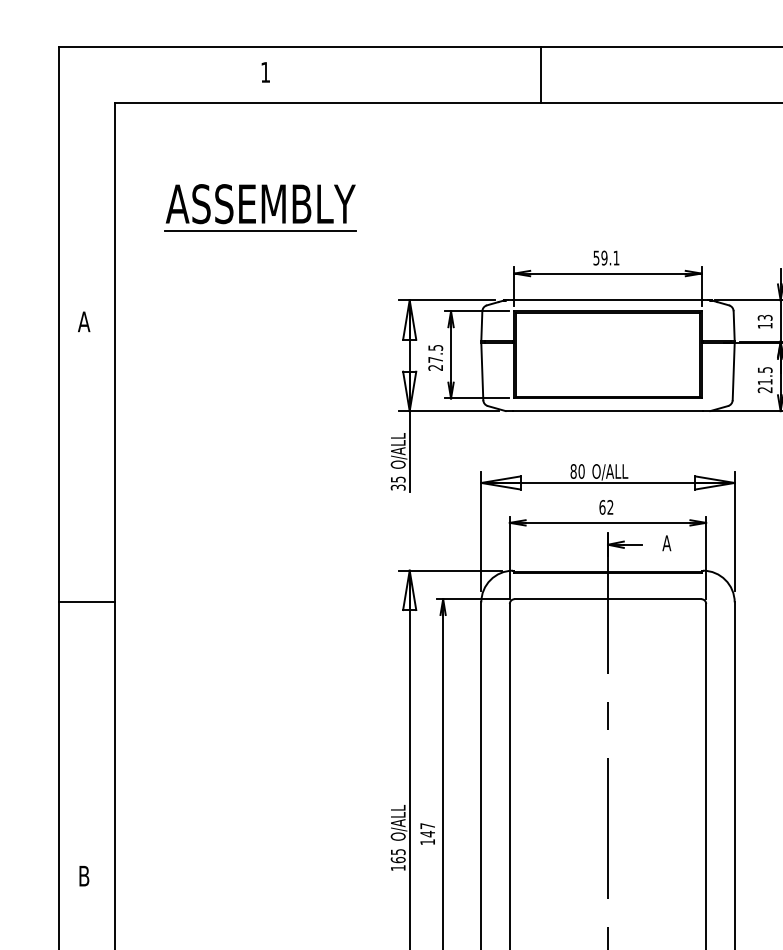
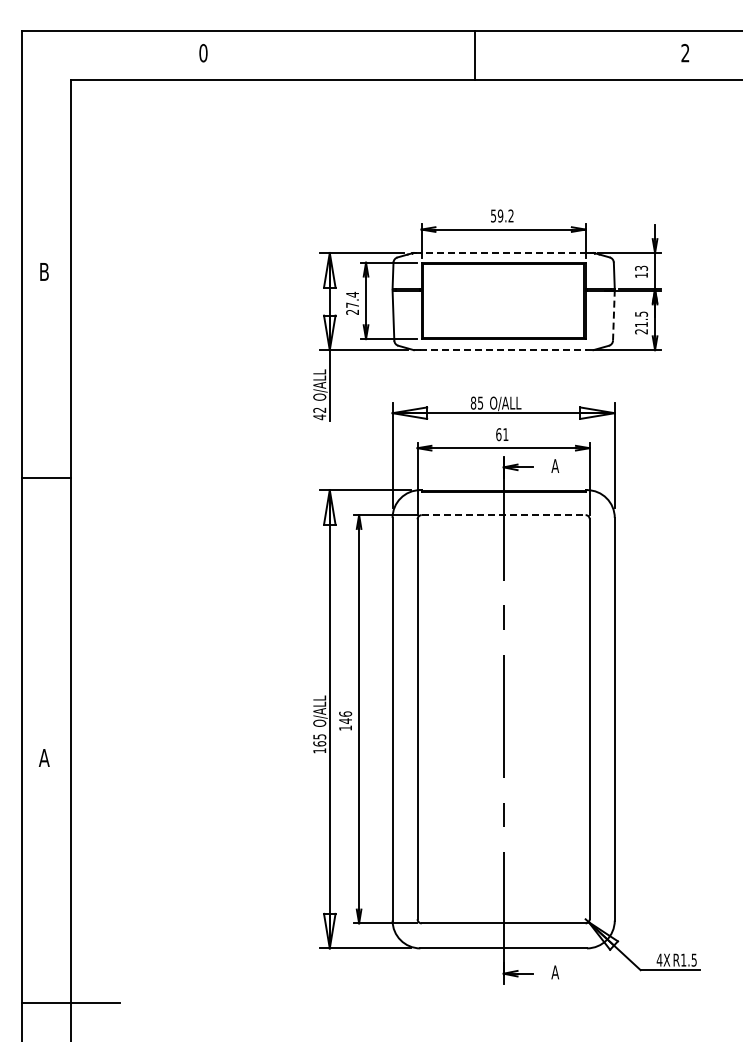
text: (265, 72) -> (203, 53), 1 -> 0
line: (541, 75) -> (475, 55), moved
part: (261, 207) -> (199, 171), removed
text: (615, 257) -> (510, 215), 59.1 -> 59.2
line: (607, 300) -> (503, 253), solid -> dashed
text: (83, 321) -> (43, 271), A -> B
text: (435, 347) -> (352, 294), 27.5 -> 27.4
line: (733, 371) -> (613, 315), solid -> dashed
line: (608, 411) -> (504, 350), solid -> dashed
text: (581, 470) -> (480, 402), 80 -> 85
text: (397, 483) -> (319, 413), 35 -> 42
text: (610, 507) -> (505, 434), 62 -> 61
line: (607, 599) -> (503, 515), solid -> dashed
line: (86, 601) -> (46, 478), moved
text: (427, 825) -> (345, 713), 147 -> 146
text: (83, 875) -> (43, 757), B -> A

